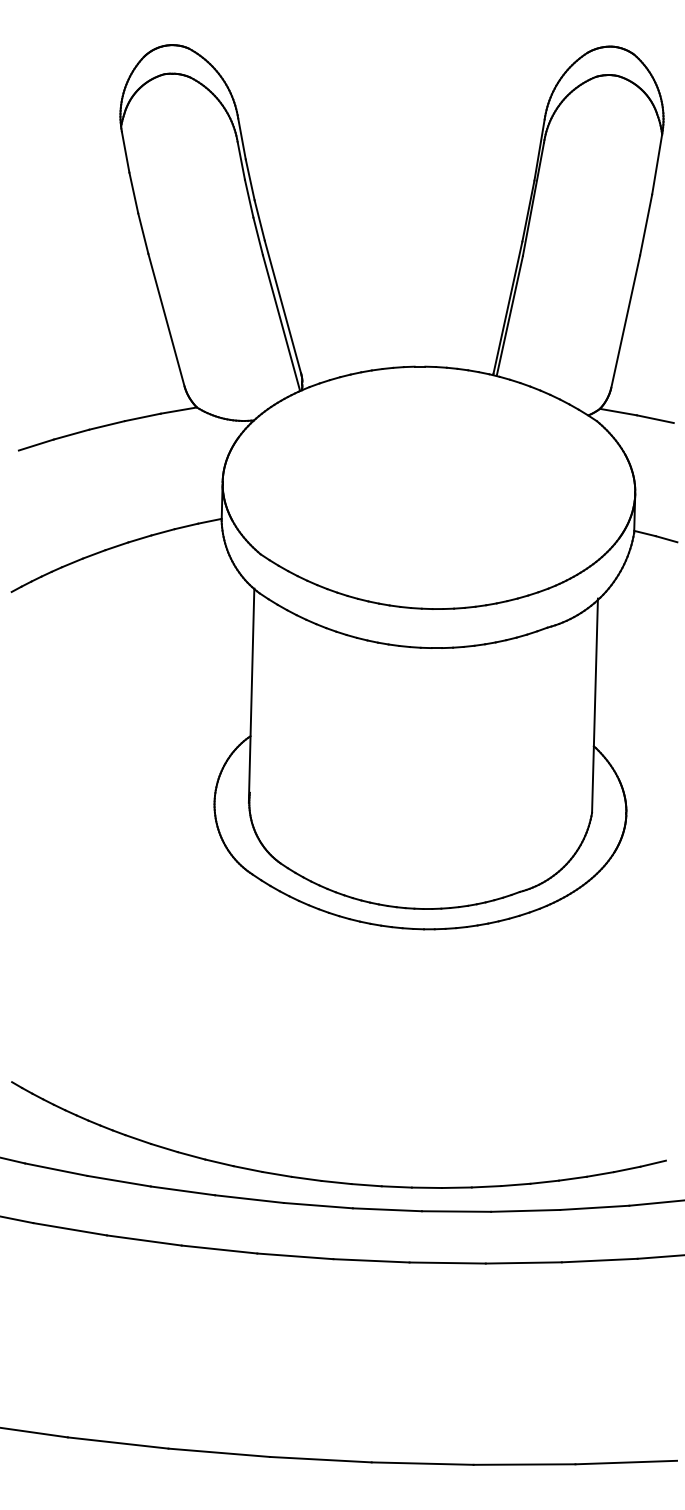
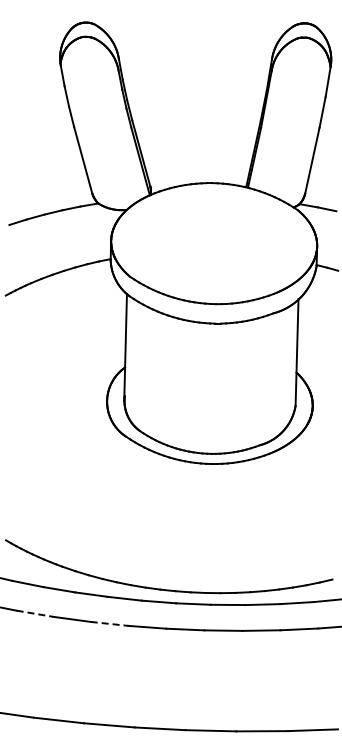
line: (71, 1228) -> (35, 613), solid -> dashed
line: (219, 1248) -> (109, 623), solid -> dashed

